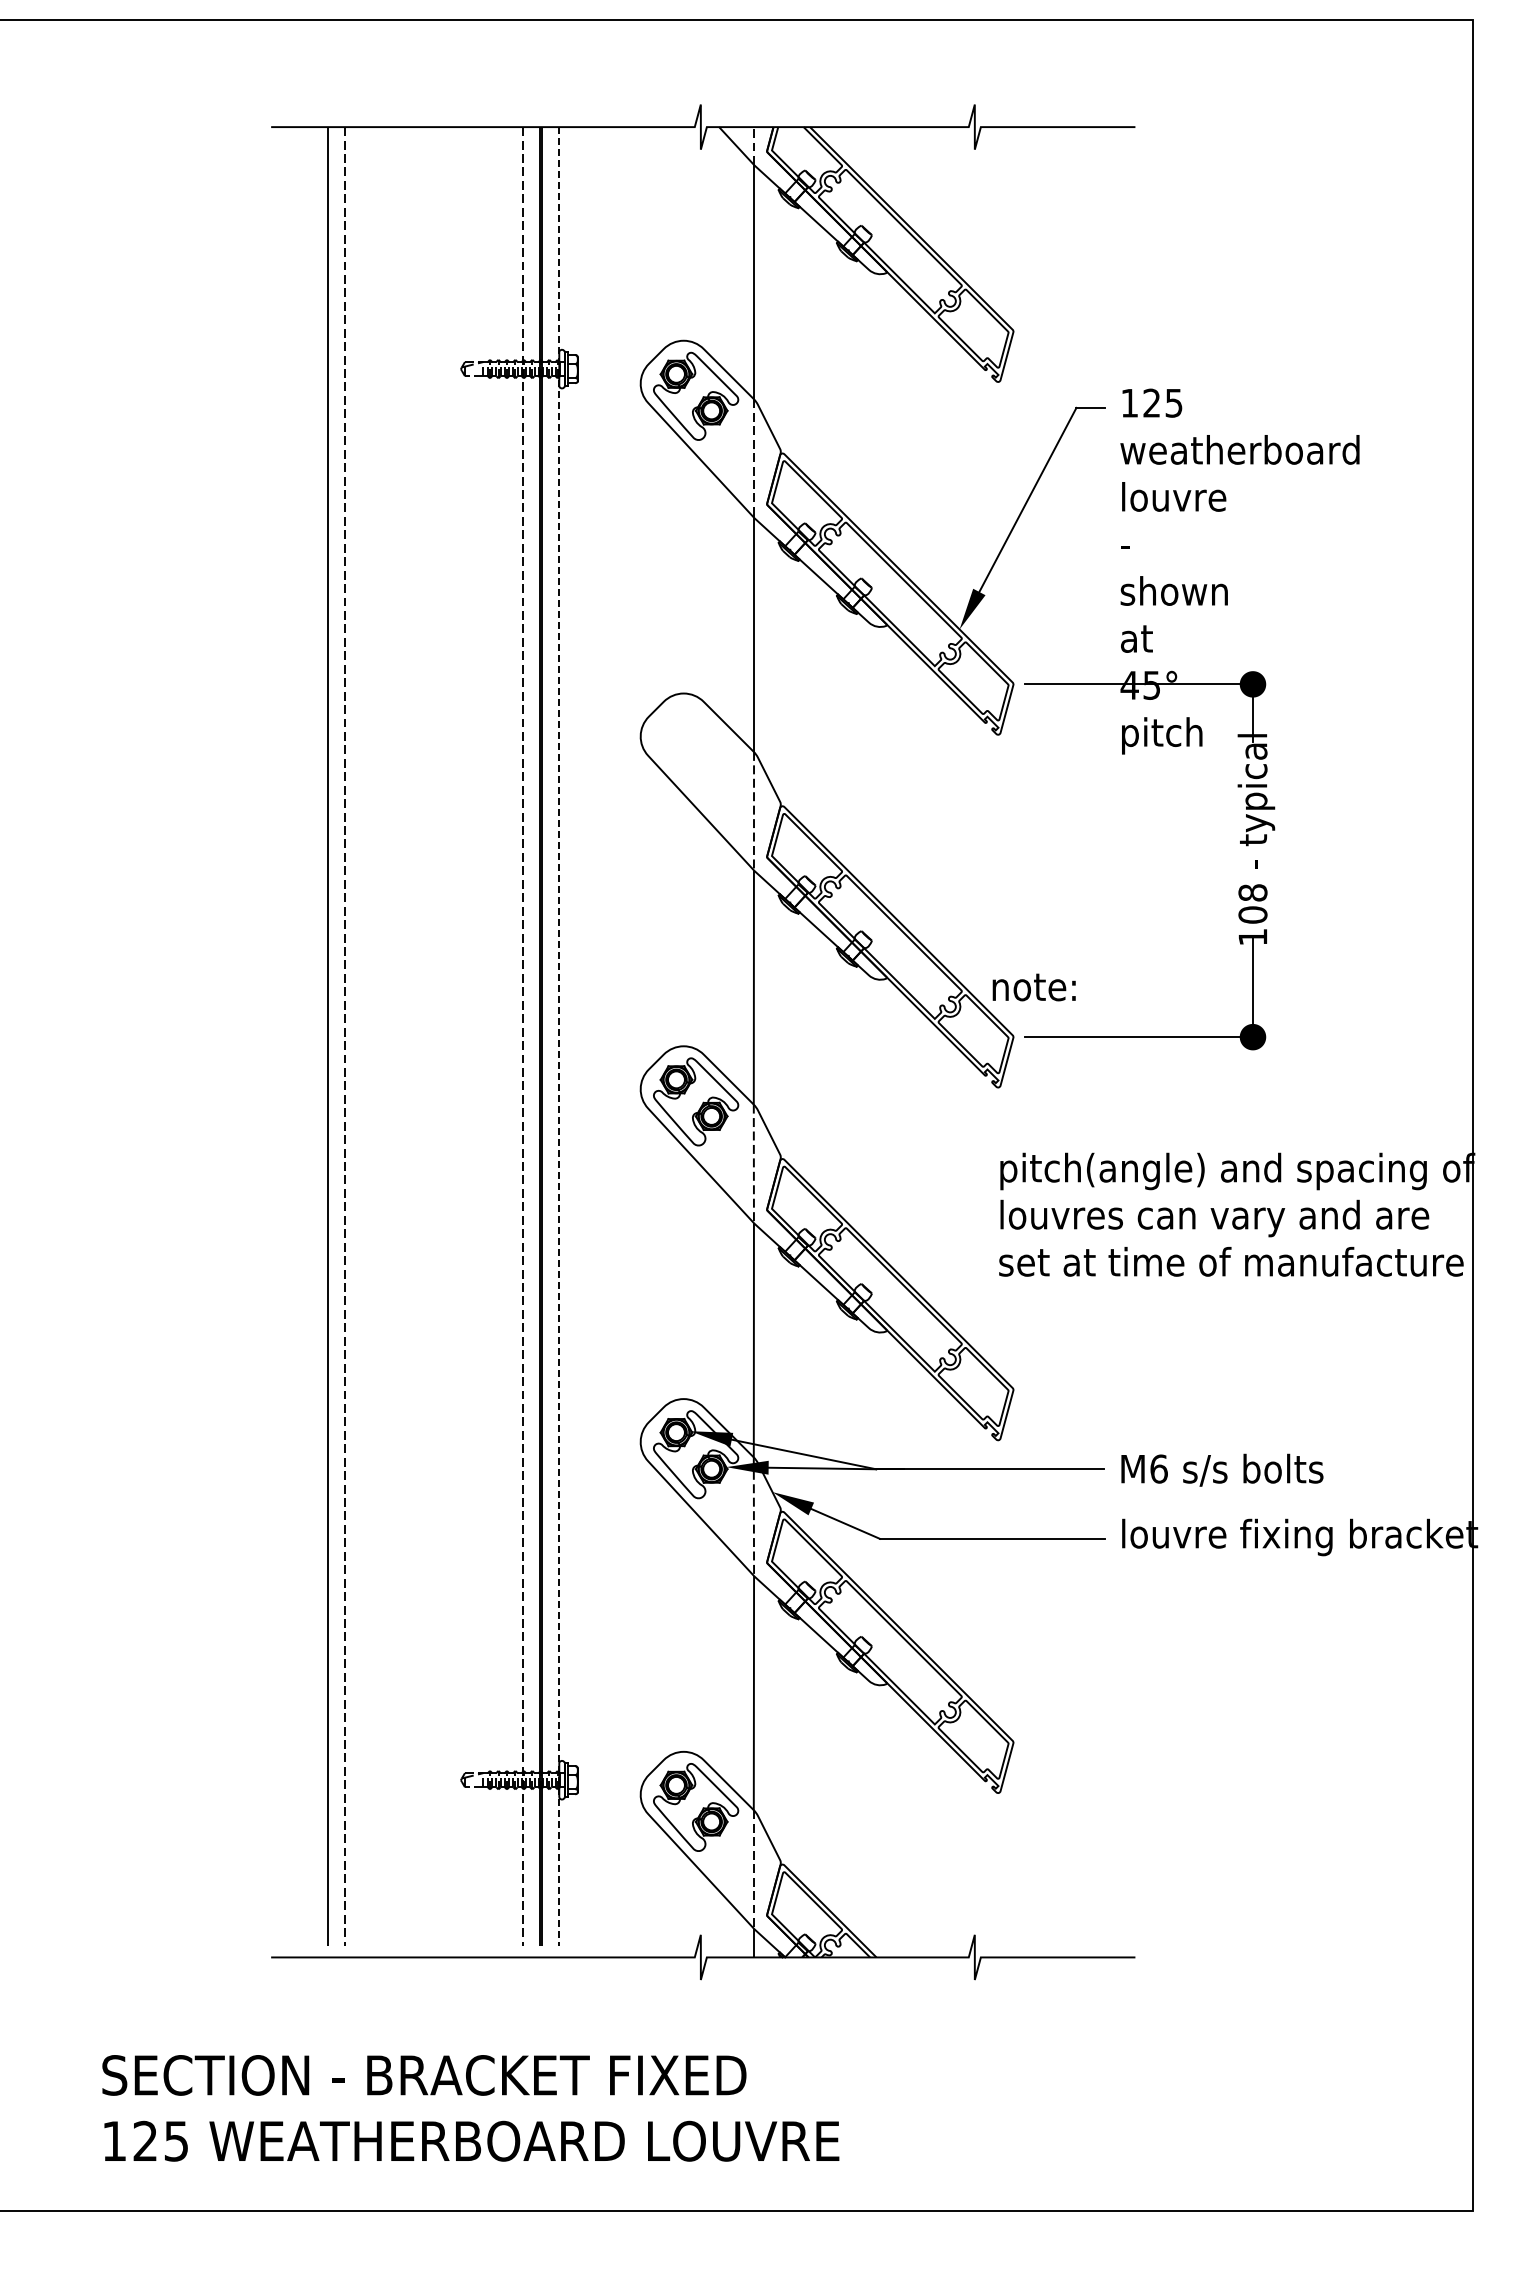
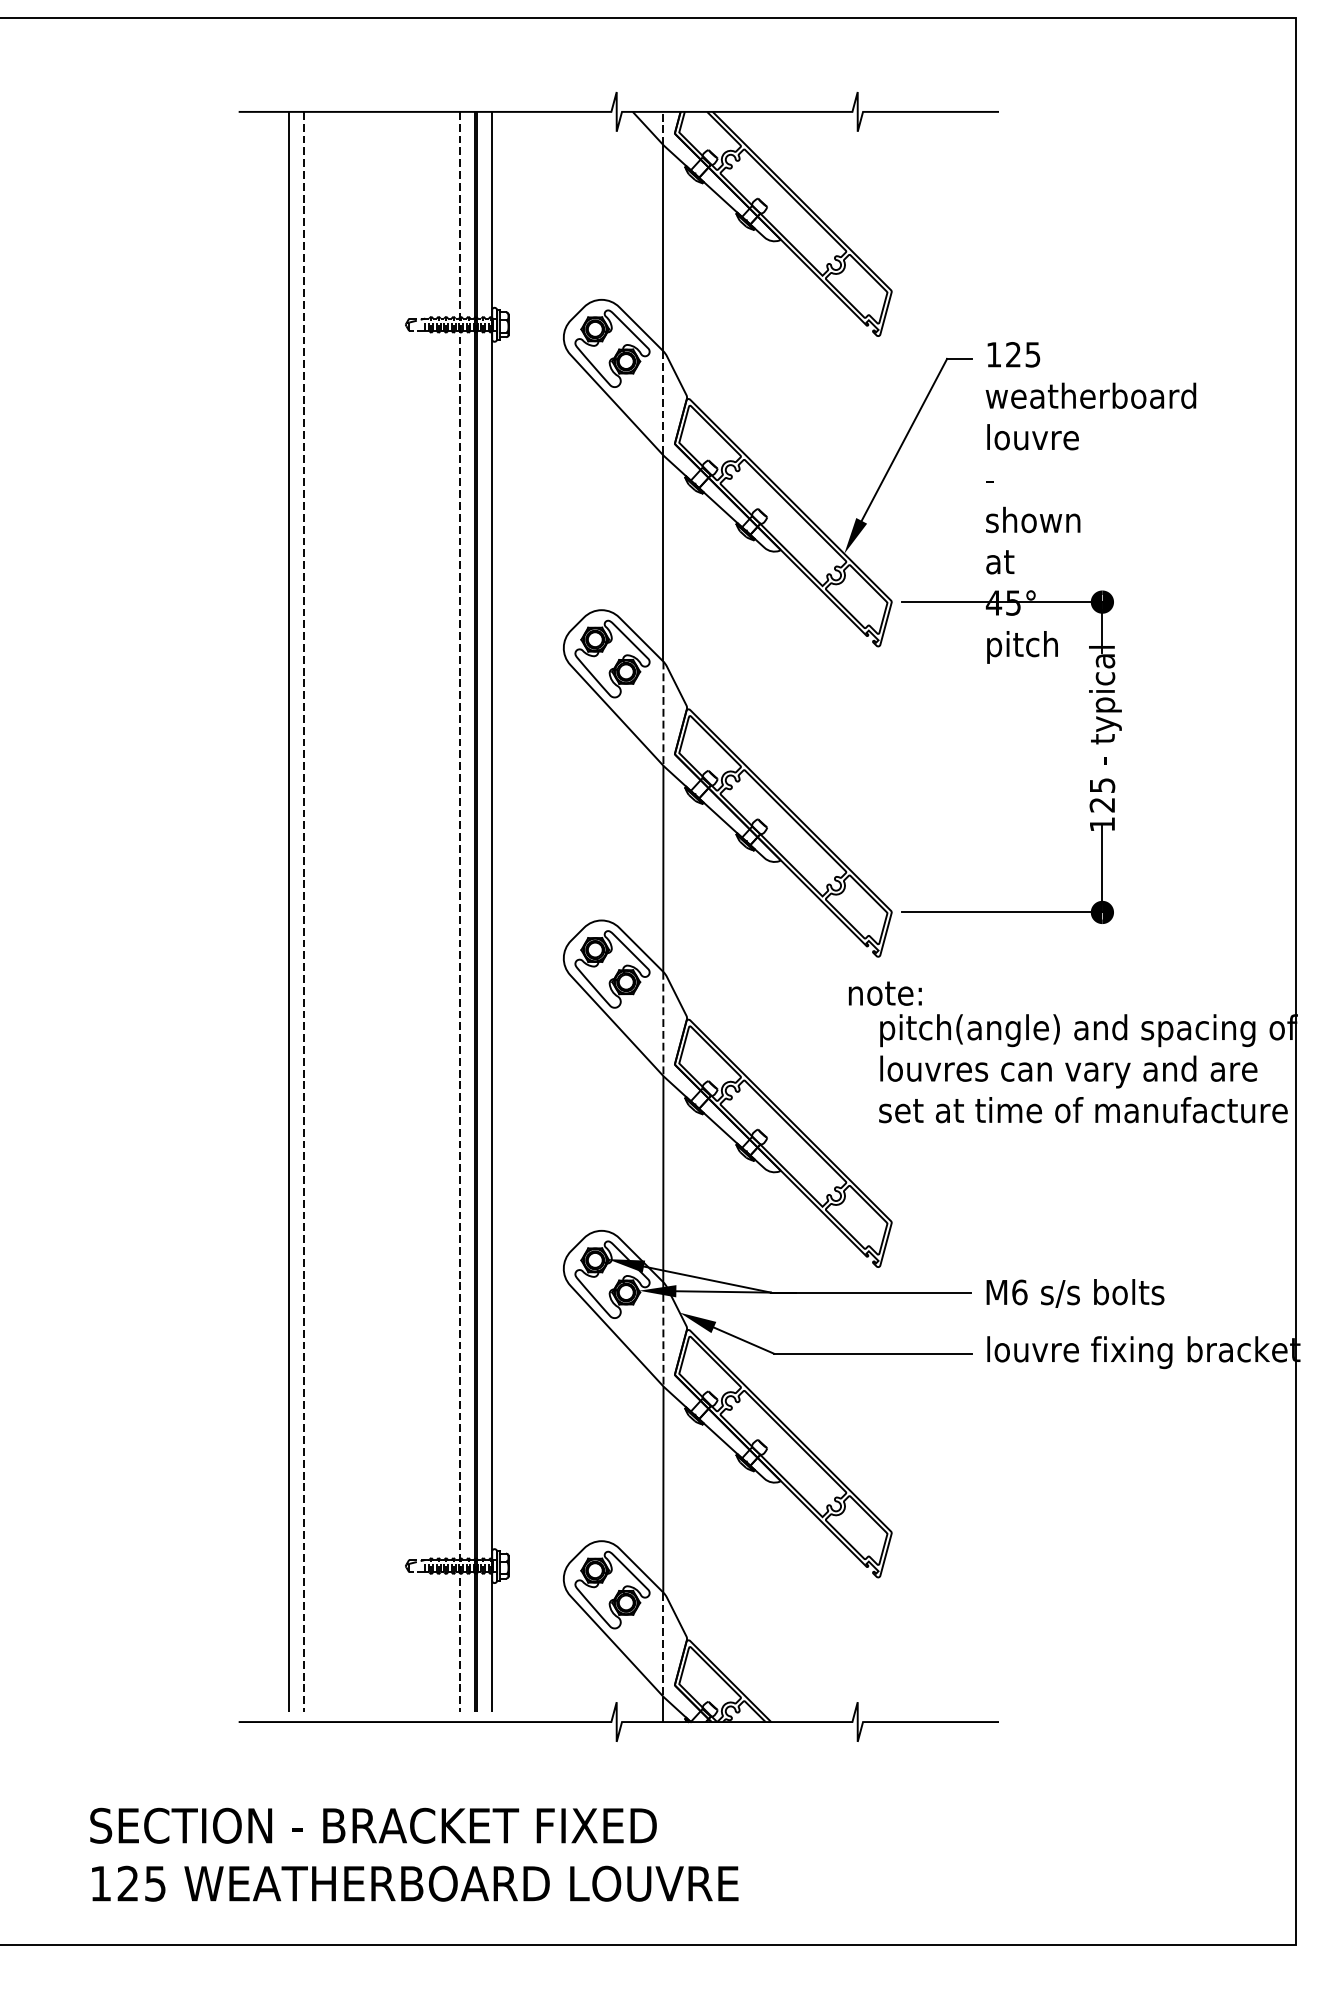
part: (696, 748) -> (612, 658), added
text: (1252, 903) -> (1101, 794), 108 -> 125
text: (1033, 987) -> (884, 993), moved
line: (559, 1036) -> (492, 911), dashed -> solid

